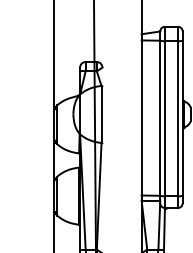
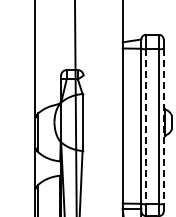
line: (164, 118) -> (145, 126), solid -> dashed
line: (182, 118) -> (163, 126), solid -> dashed

